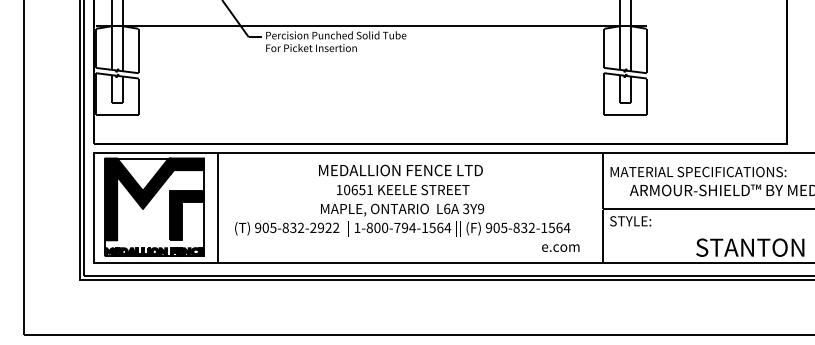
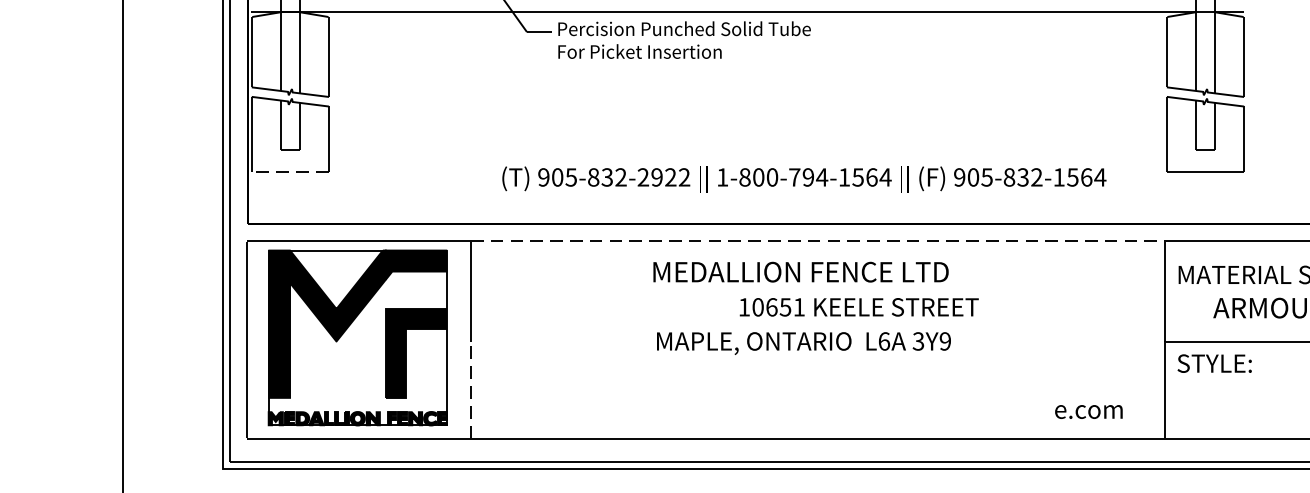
line: (116, 114) -> (288, 171), solid -> dashed
line: (410, 153) -> (818, 241), solid -> dashed
text: (403, 189) -> (859, 306), moved
text: (402, 228) -> (803, 178), moved
line: (217, 236) -> (470, 391), solid -> dashed

